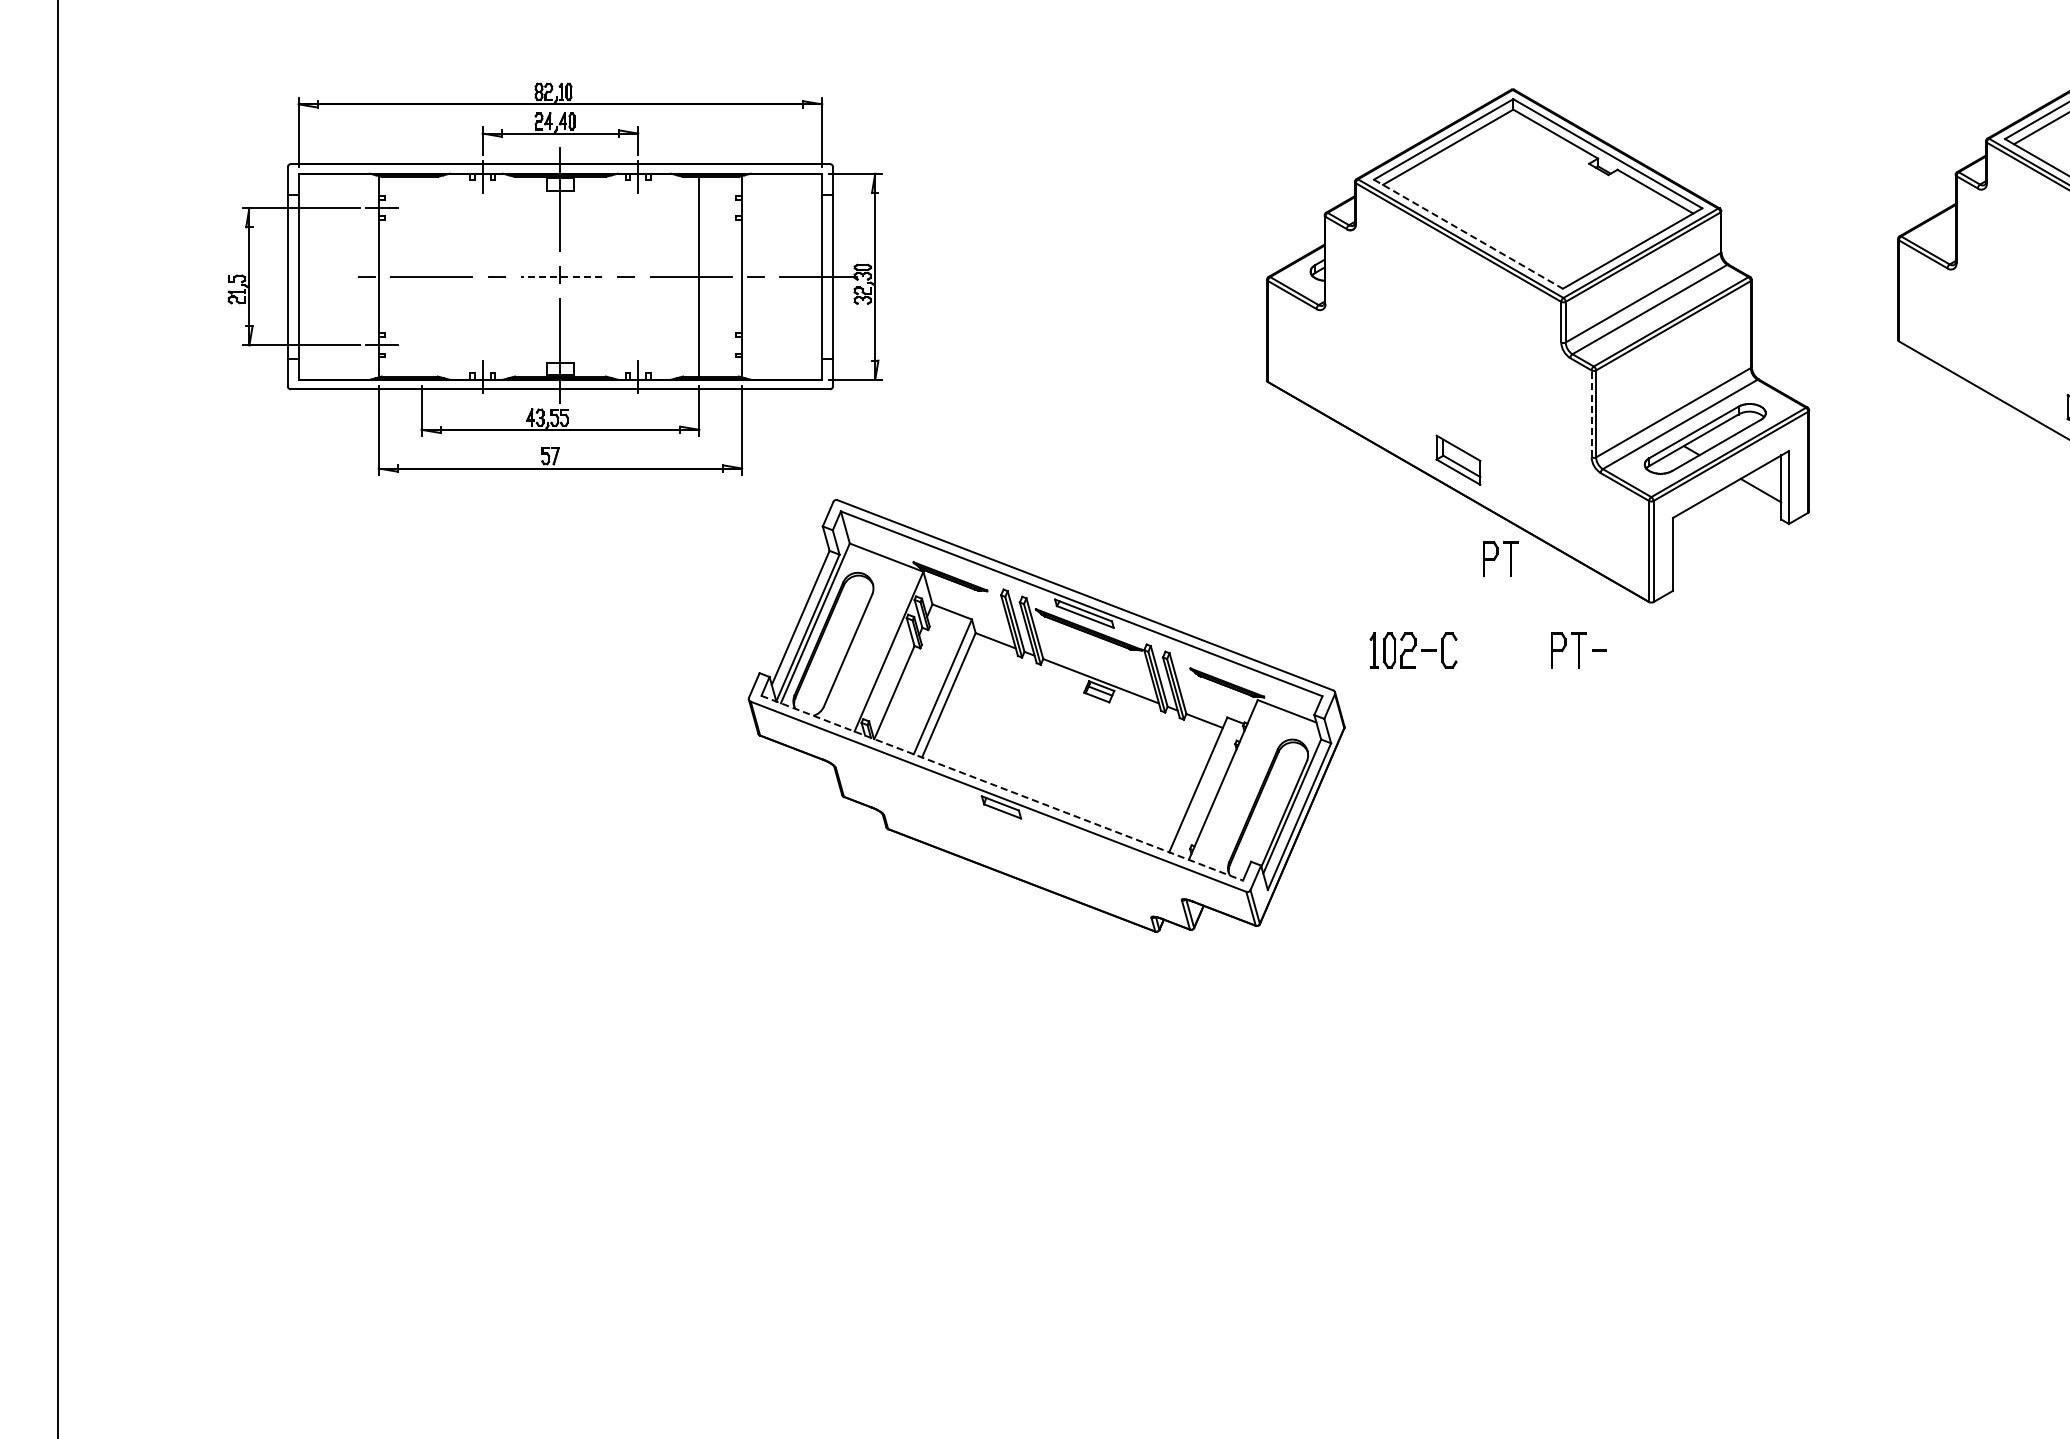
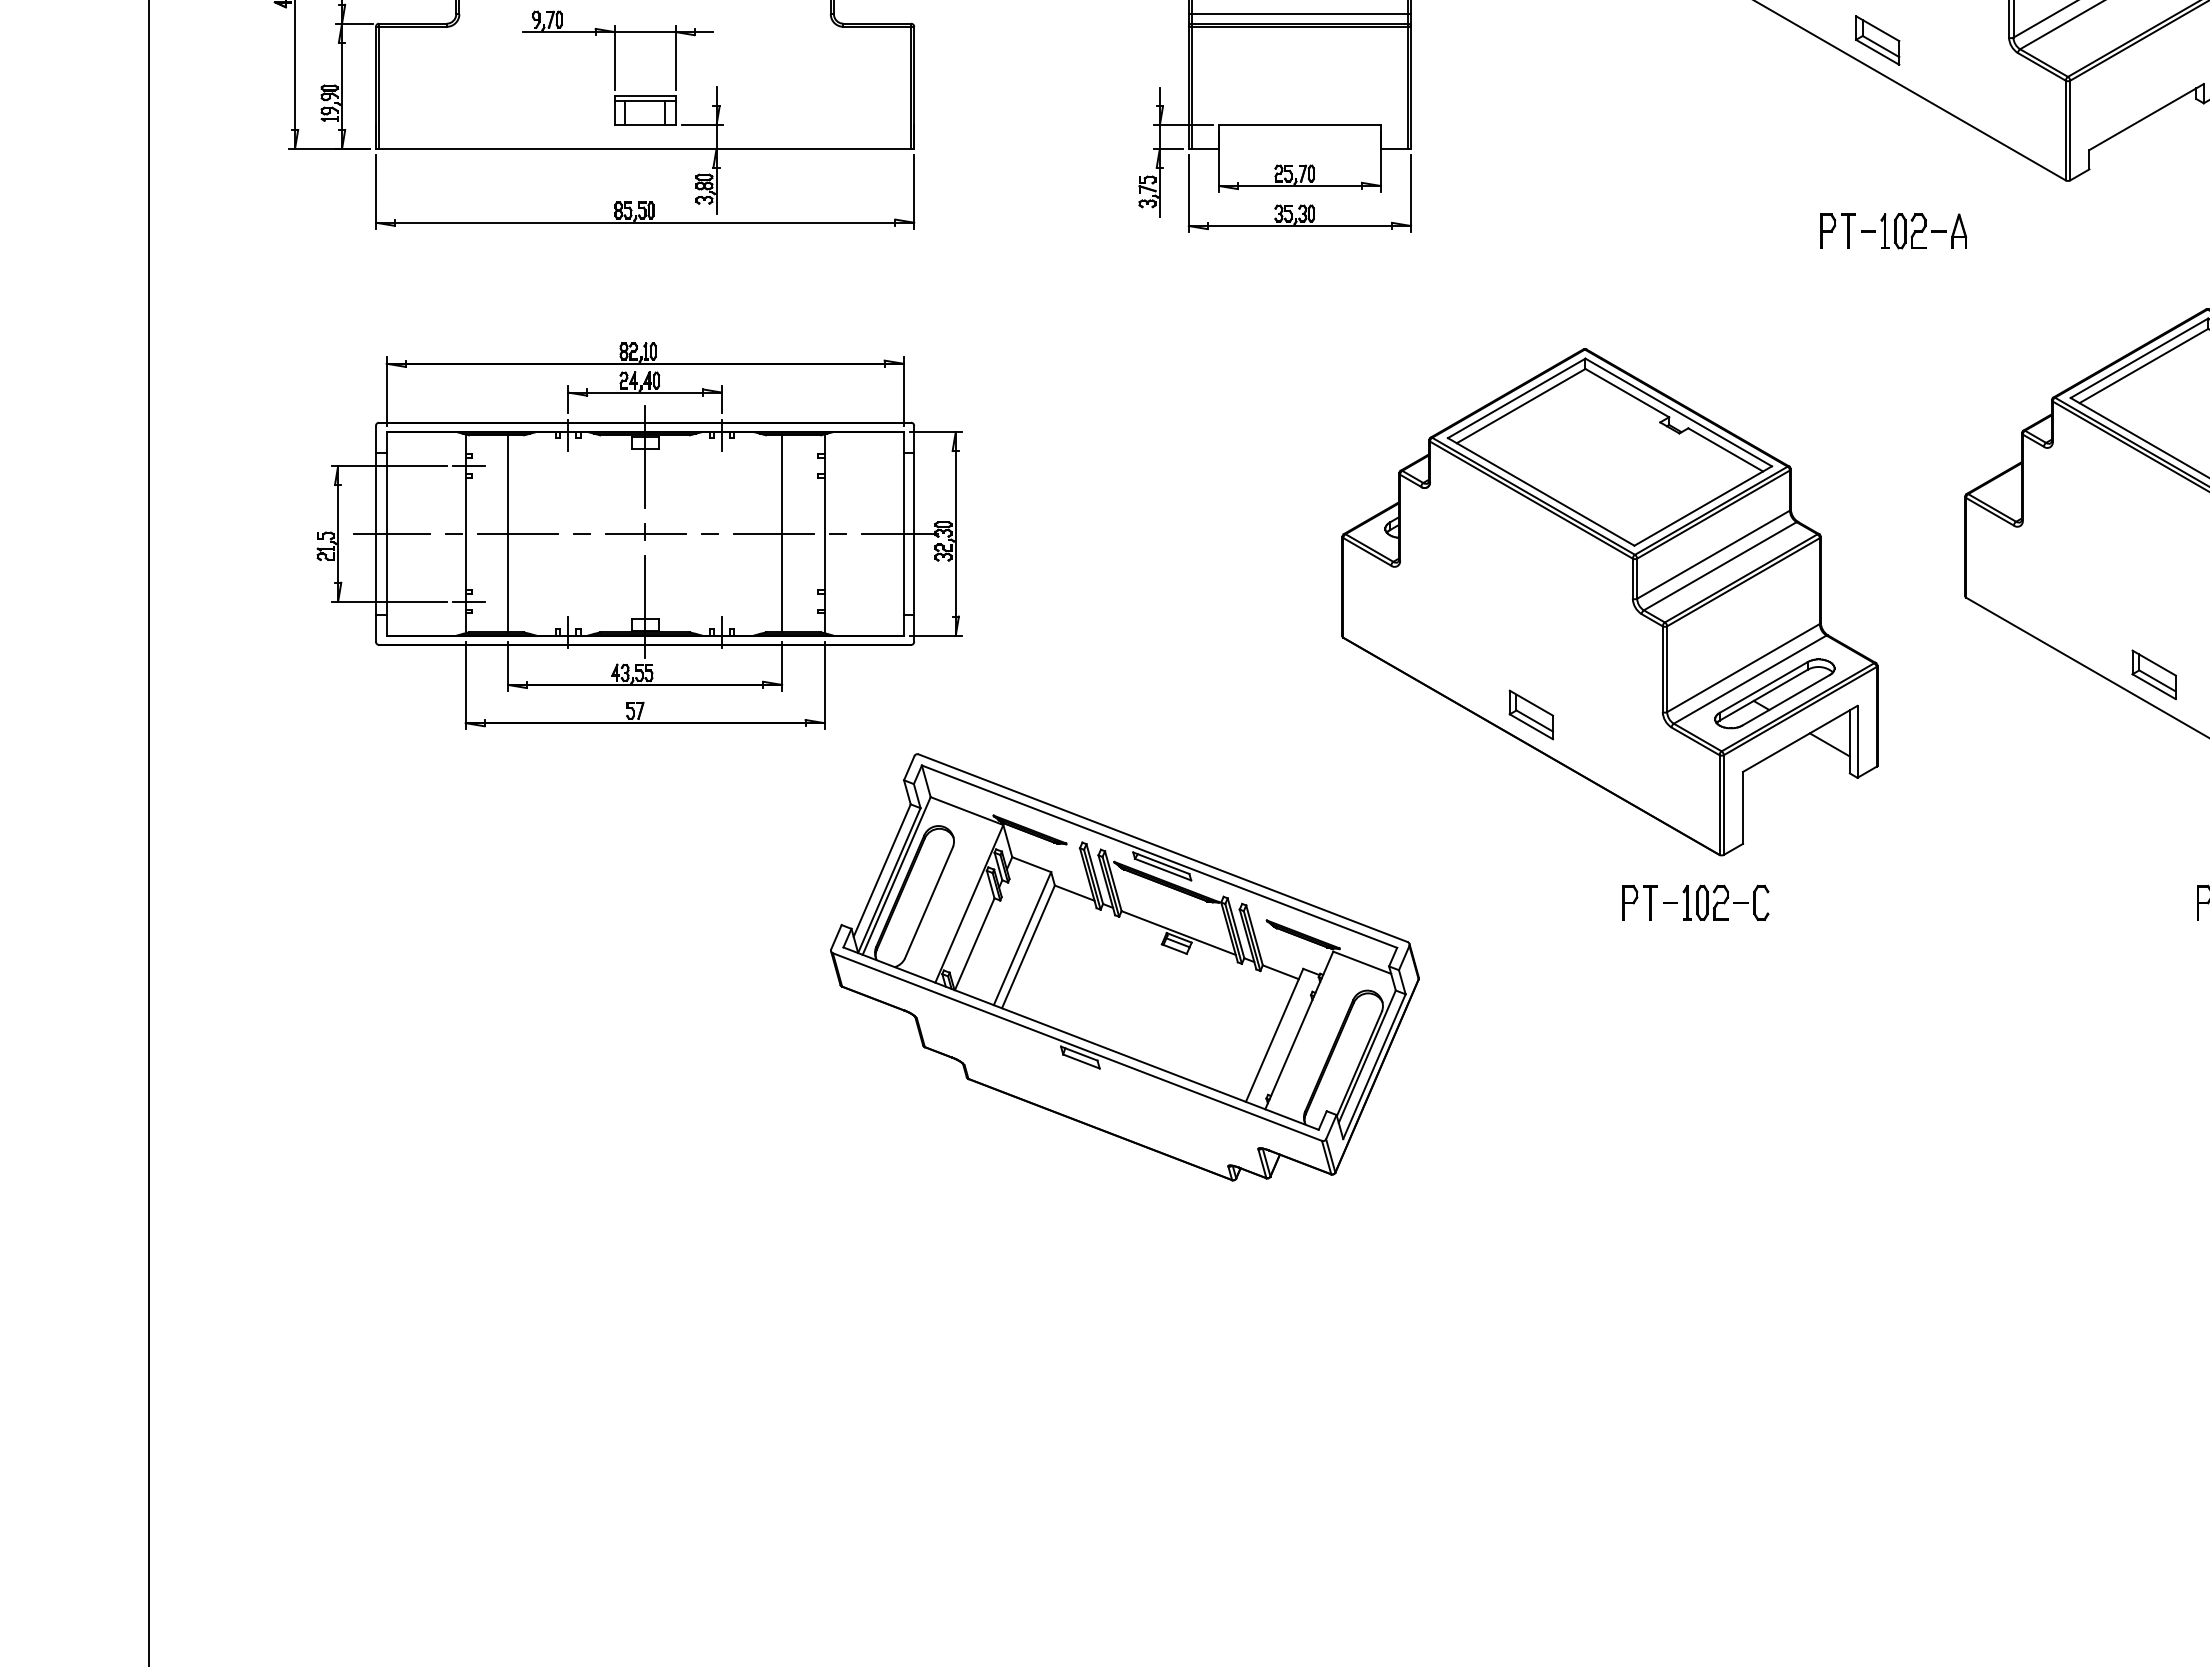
line: (1468, 233) -> (1541, 491), dashed -> solid
line: (304, 276) -> (392, 533), added
line: (422, 276) -> (508, 533), added
line: (561, 276) -> (646, 533), dashed -> solid
line: (1591, 414) -> (1662, 669), dashed -> solid
part: (1500, 559) -> (1572, 812), removed
part: (1413, 650) -> (1725, 902), moved
line: (1002, 788) -> (1081, 1038), dashed -> solid

